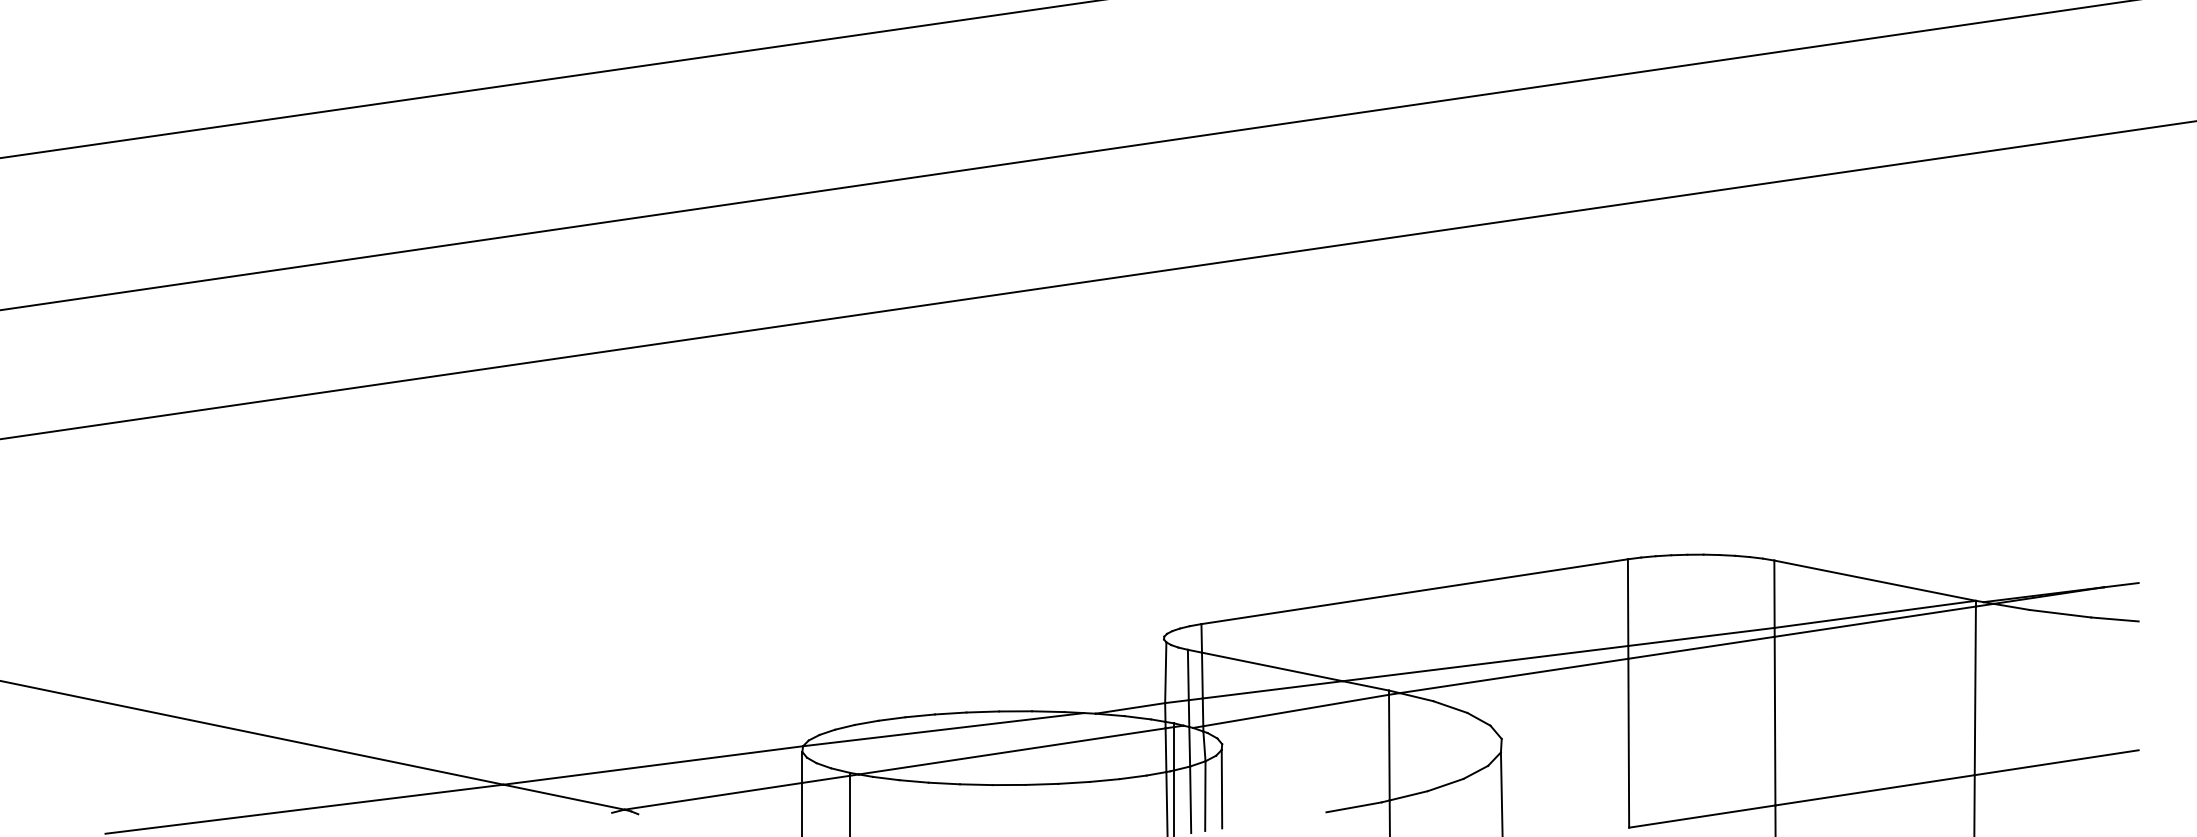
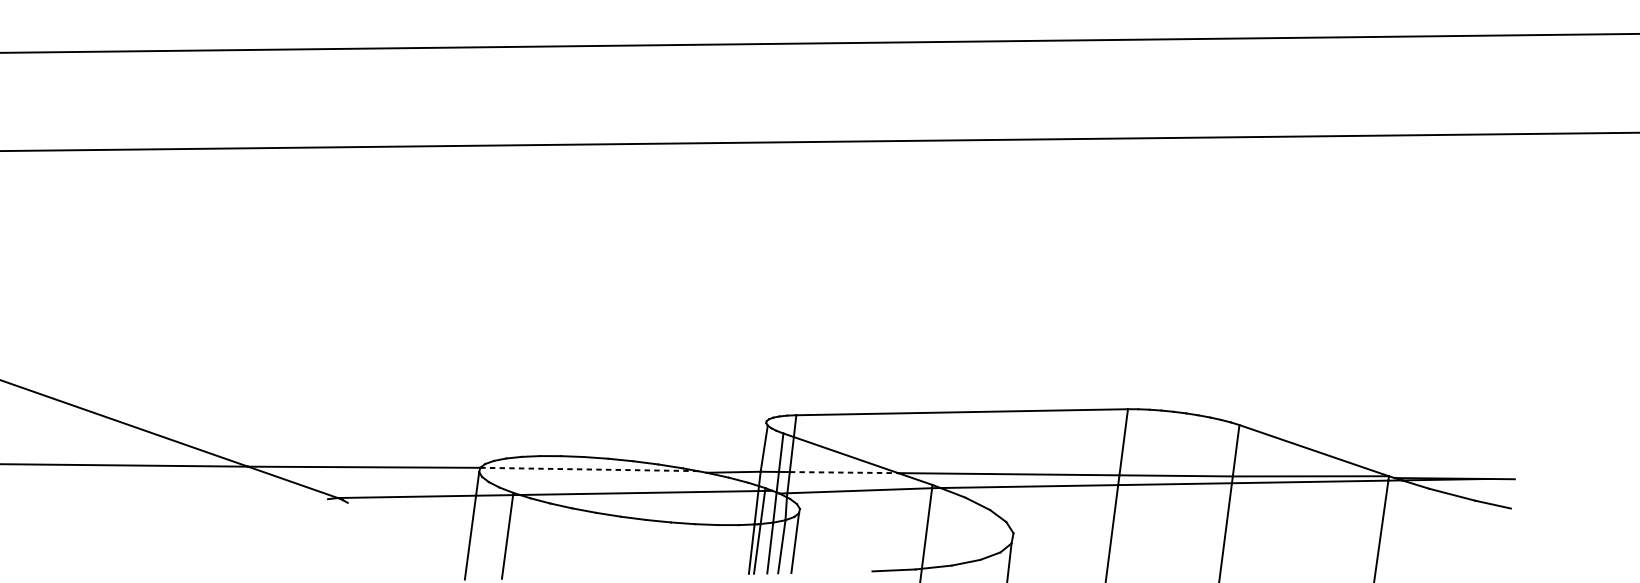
line: (1272, 689) -> (843, 472), solid -> dashed
line: (943, 729) -> (589, 469), solid -> dashed

